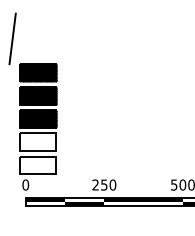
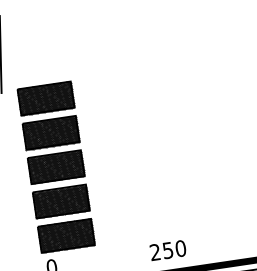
hatch: (38, 141) -> (61, 200), added
hatch: (38, 164) -> (66, 234), added

